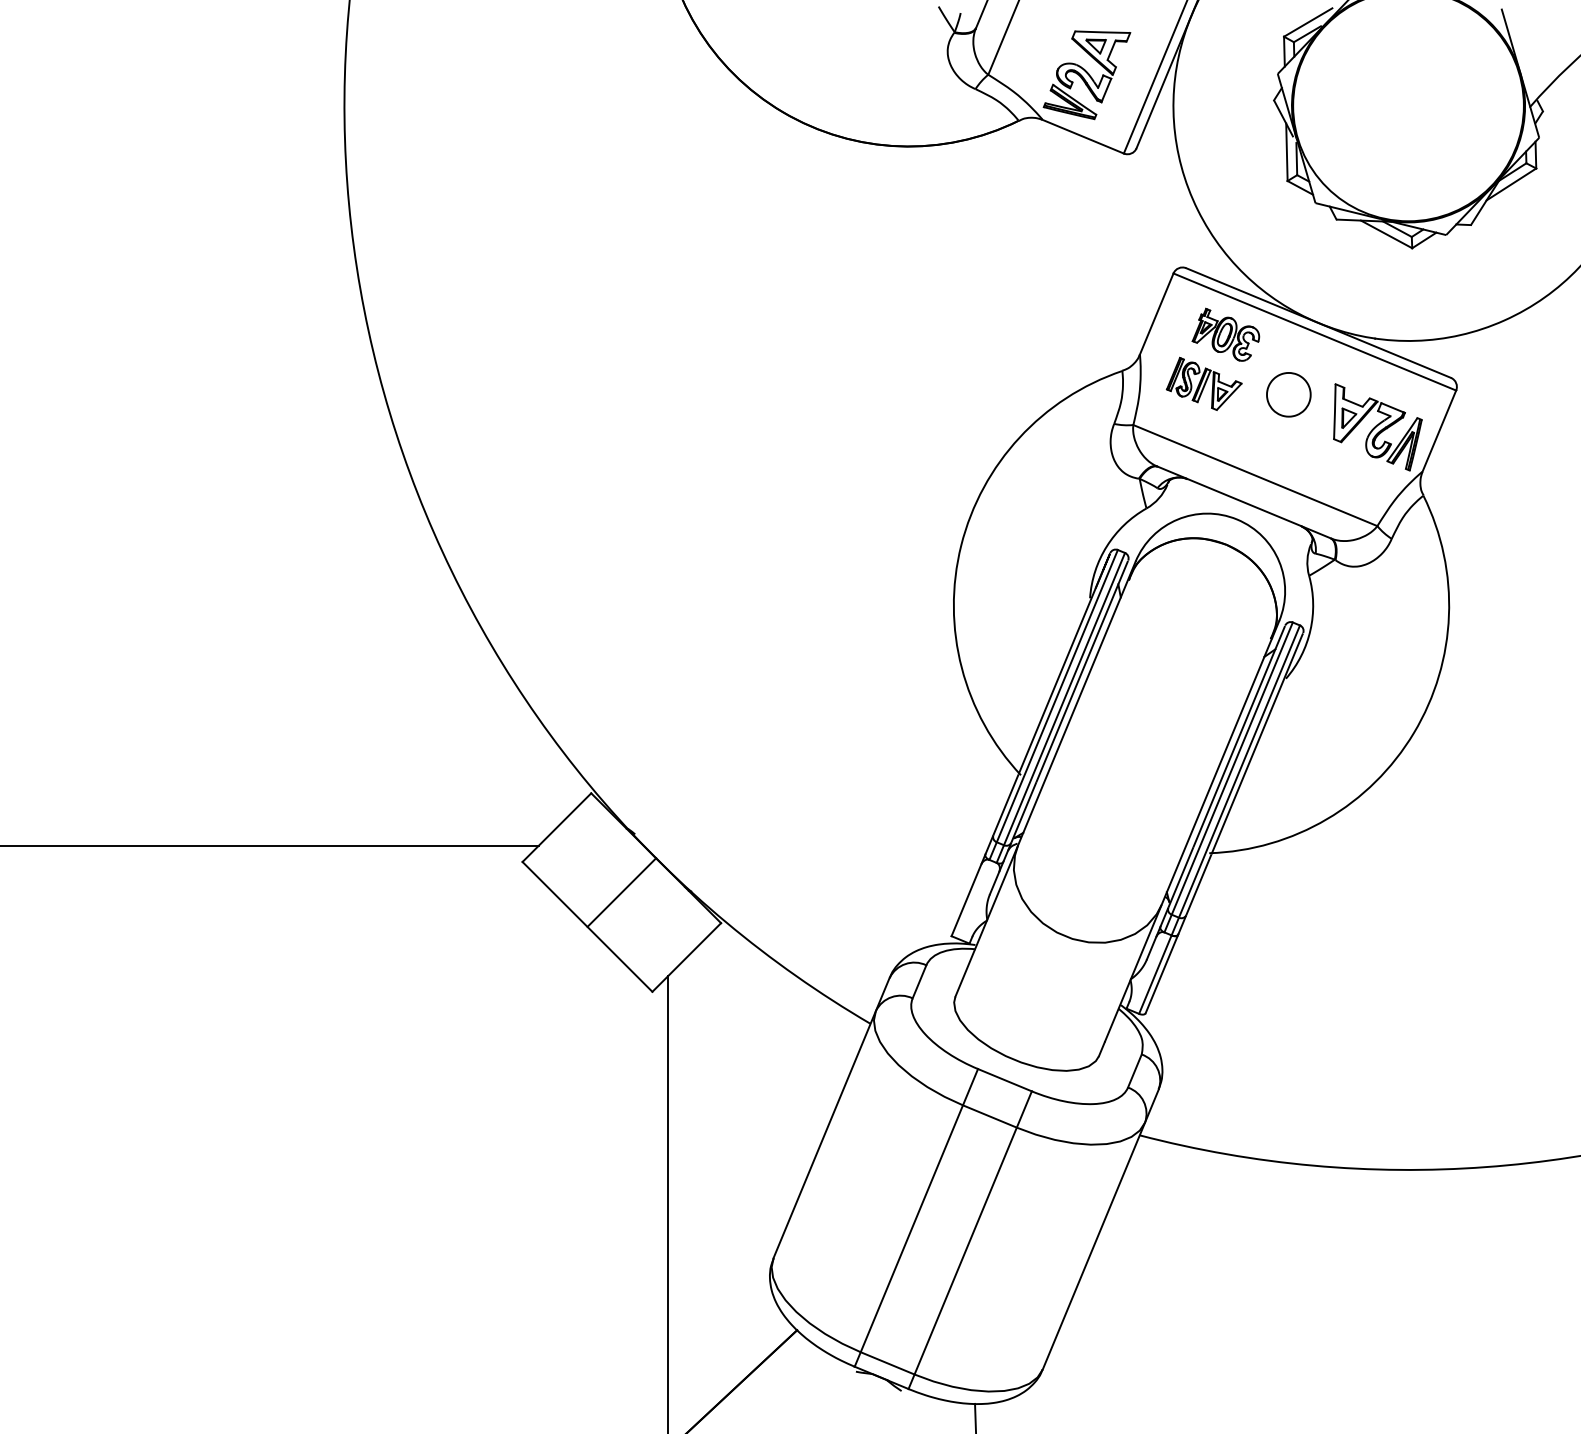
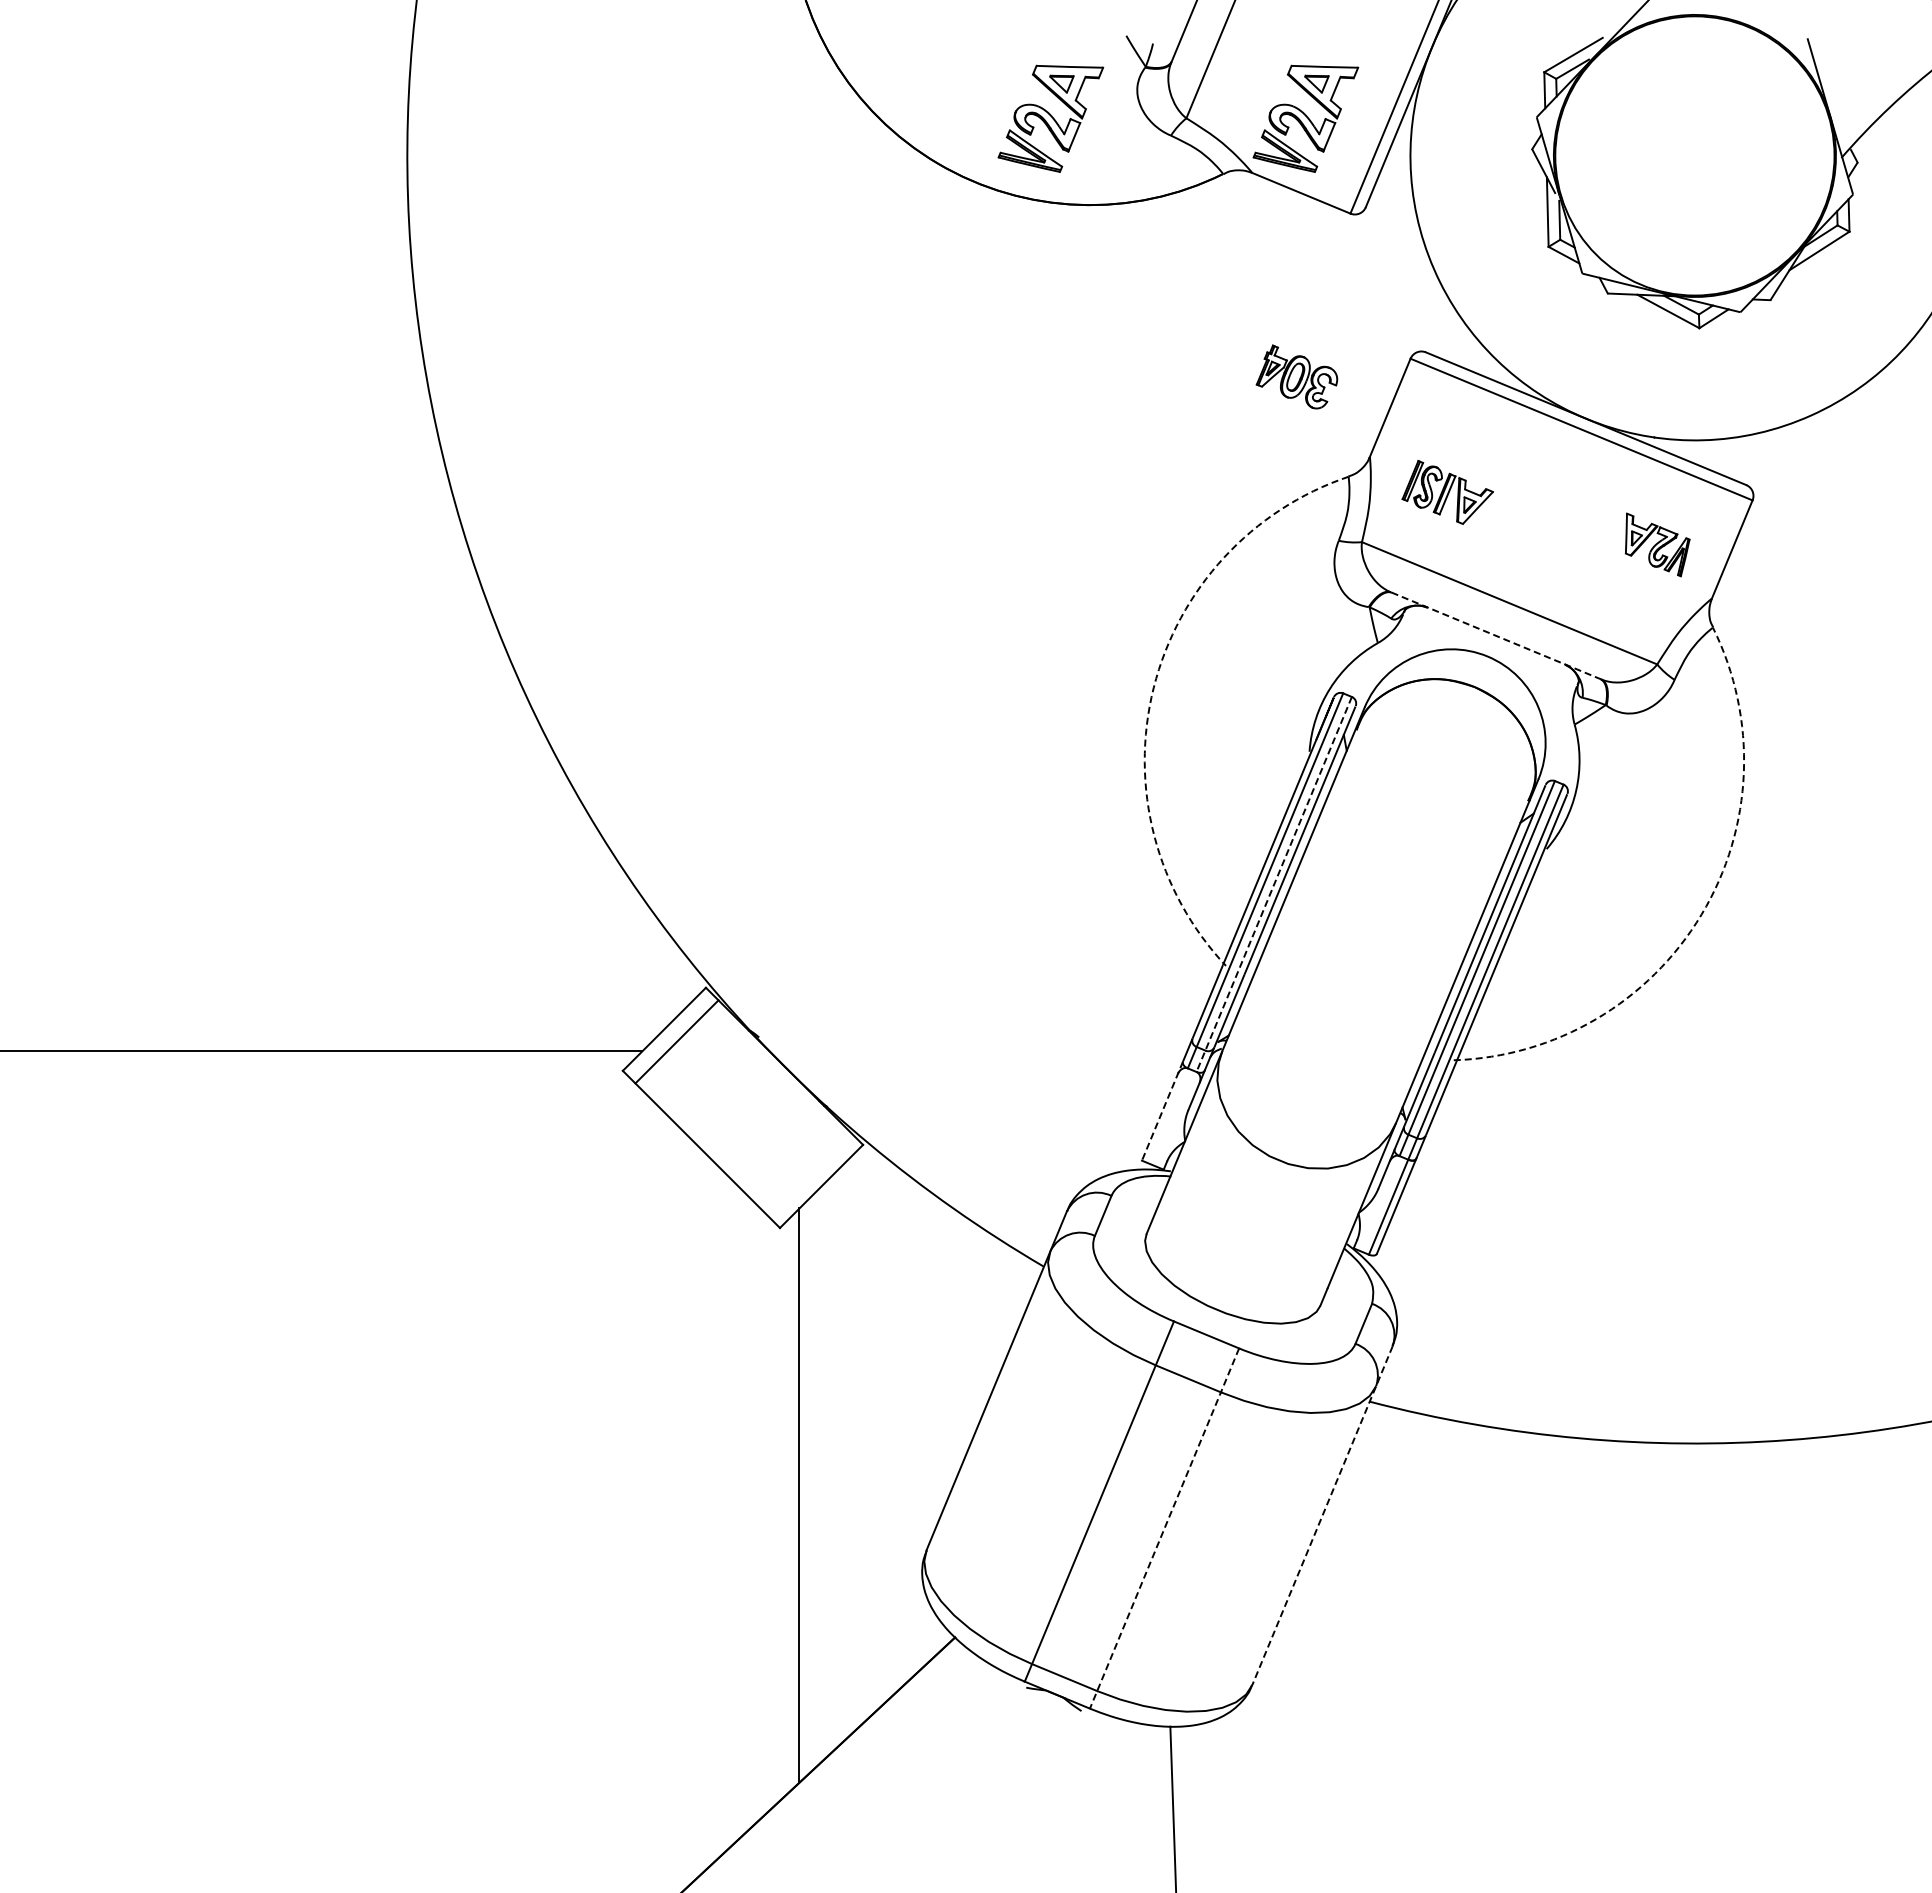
part: (875, 74) -> (1050, 118), added
part: (1225, 334) -> (1296, 376), moved
part: (1288, 394) -> (1549, 505), removed
part: (1377, 426) -> (1657, 544), size x0.6
line: (1244, 502) -> (1496, 635), solid -> dashed
arc: (961, 545) -> (1153, 687), solid -> dashed
line: (1061, 707) -> (1274, 884), solid -> dashed
arc: (1413, 732) -> (1701, 914), solid -> dashed
line: (621, 892) -> (676, 1041), moved
line: (968, 895) -> (1162, 1111), solid -> dashed
line: (1100, 1230) -> (1322, 1516), solid -> dashed
line: (970, 1240) -> (1164, 1528), solid -> dashed

